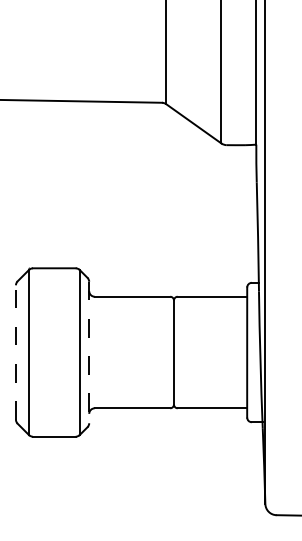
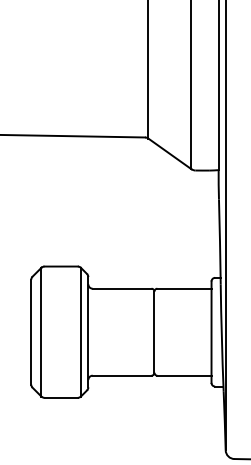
line: (16, 351) -> (31, 331), dashed -> solid
line: (89, 352) -> (88, 332), dashed -> solid

